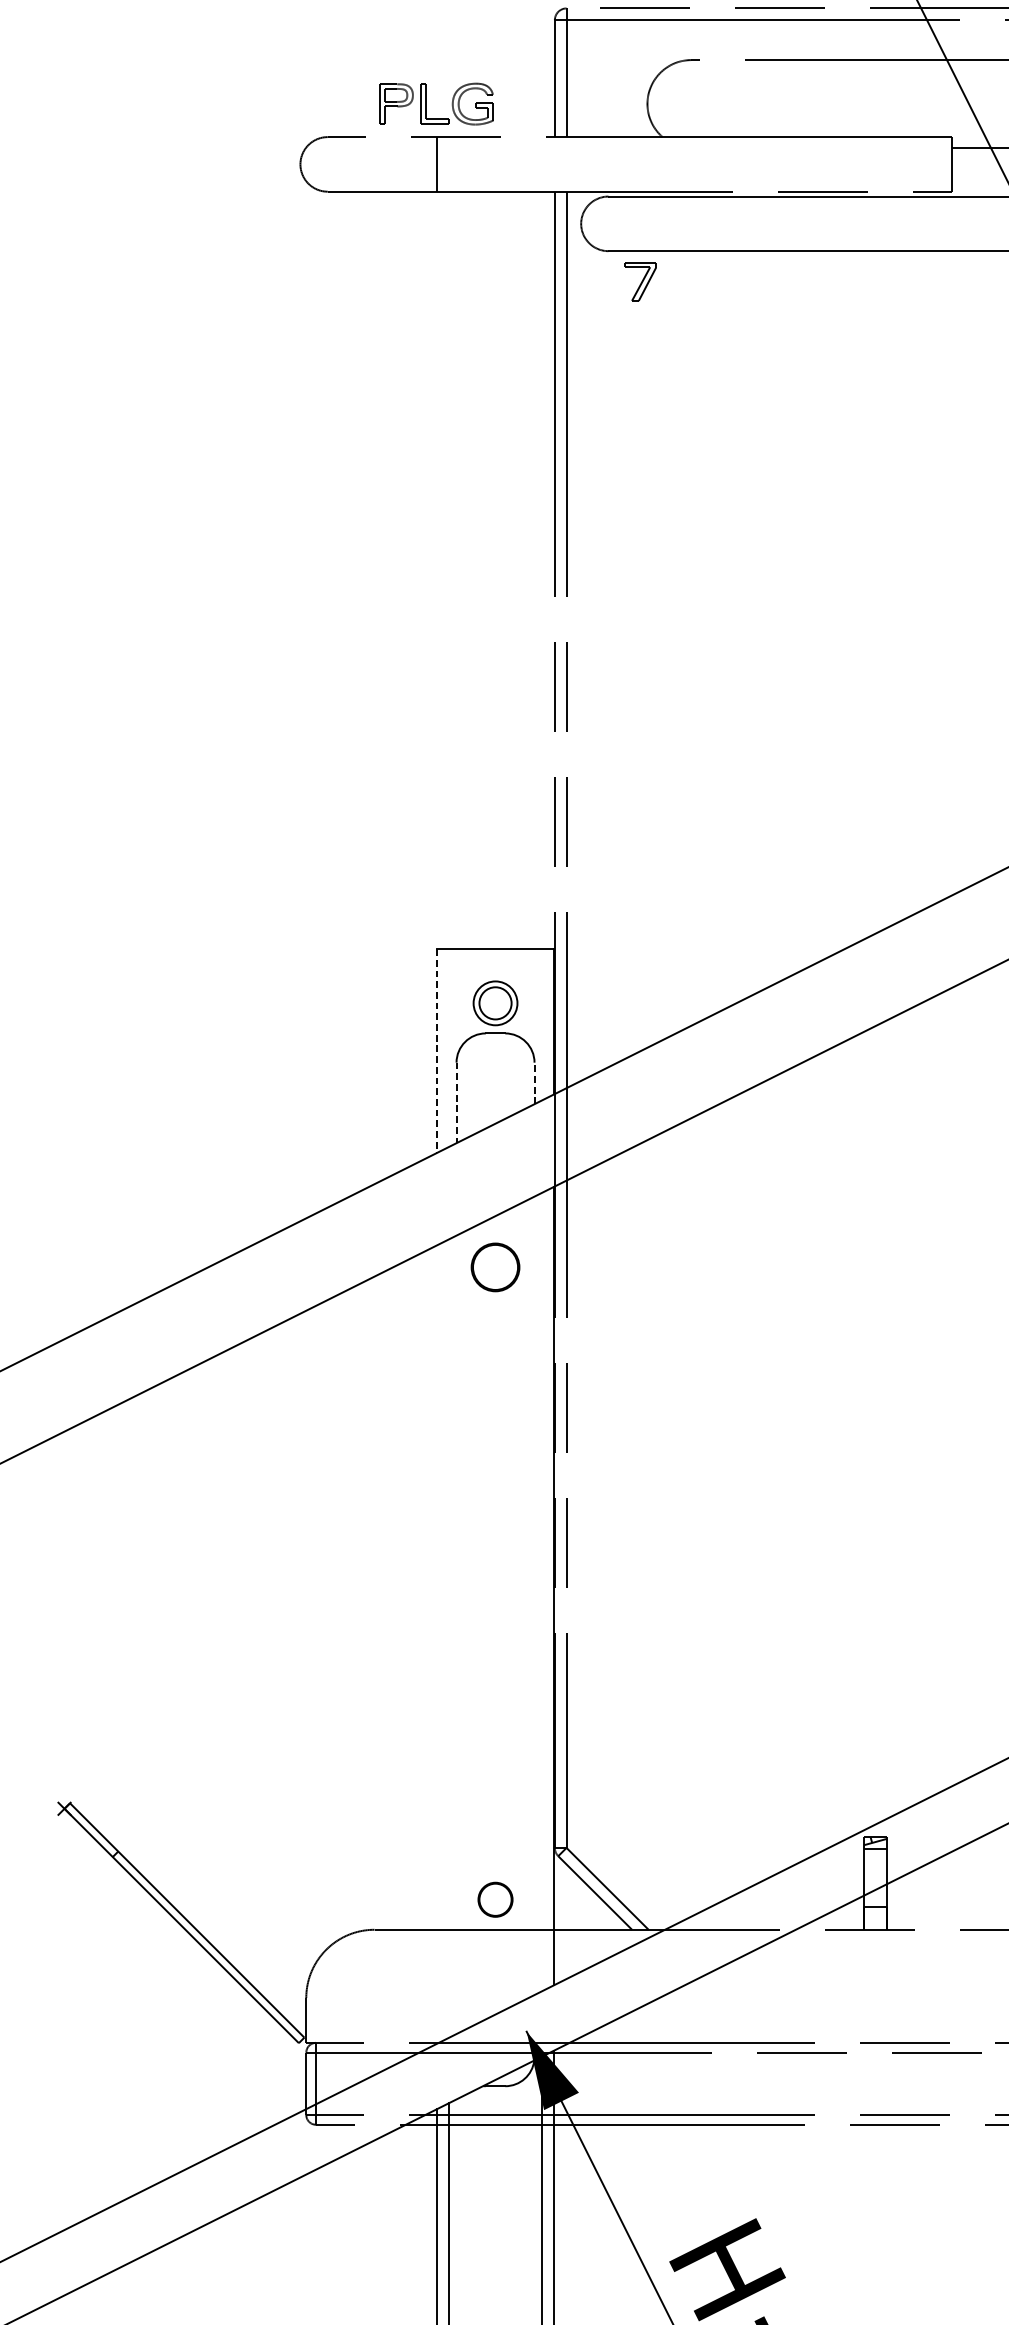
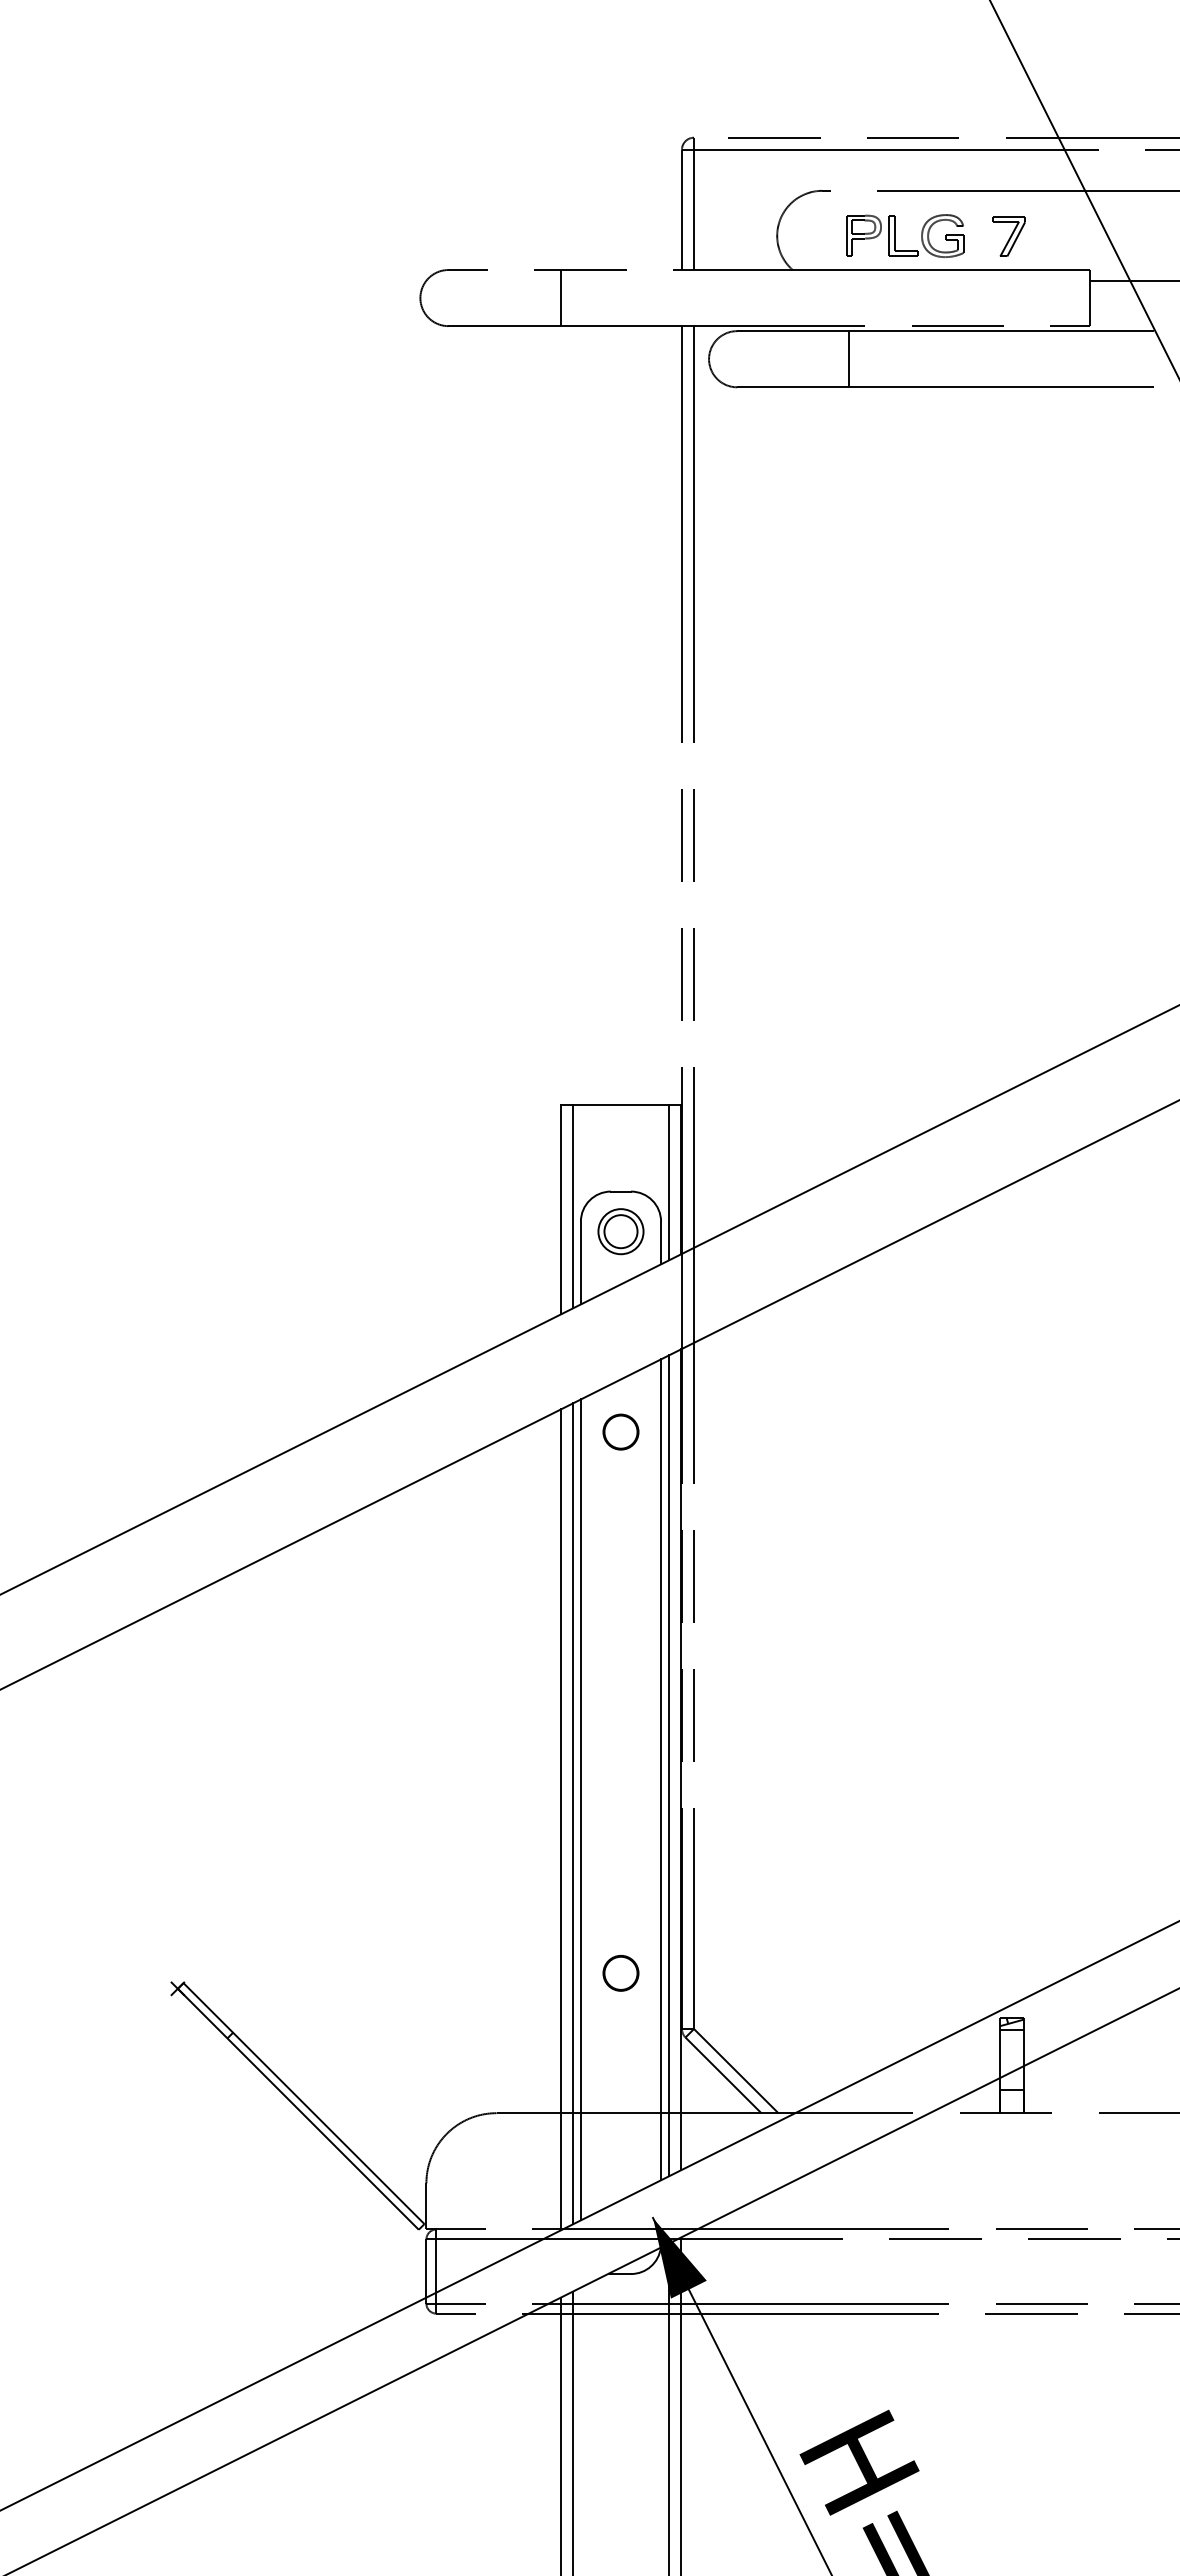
part: (426, 103) -> (895, 235), moved
line: (717, 224) -> (849, 359), added
part: (639, 281) -> (1008, 236), moved
part: (495, 1003) -> (620, 1231), moved
line: (542, 1024) -> (669, 1182), added
line: (448, 1047) -> (572, 1206), added
line: (436, 1050) -> (560, 1209), dashed -> solid
line: (534, 1082) -> (661, 1242), dashed -> solid
line: (456, 1103) -> (580, 1263), dashed -> solid
circle: (495, 1266) -> (620, 1431), size x0.71
line: (542, 1591) -> (669, 1765), added
line: (534, 1595) -> (661, 1769), added
line: (456, 1634) -> (580, 1809), added
line: (448, 1638) -> (572, 1813), added
line: (436, 1644) -> (560, 1819), added
circle: (495, 1898) -> (620, 1972), moved

